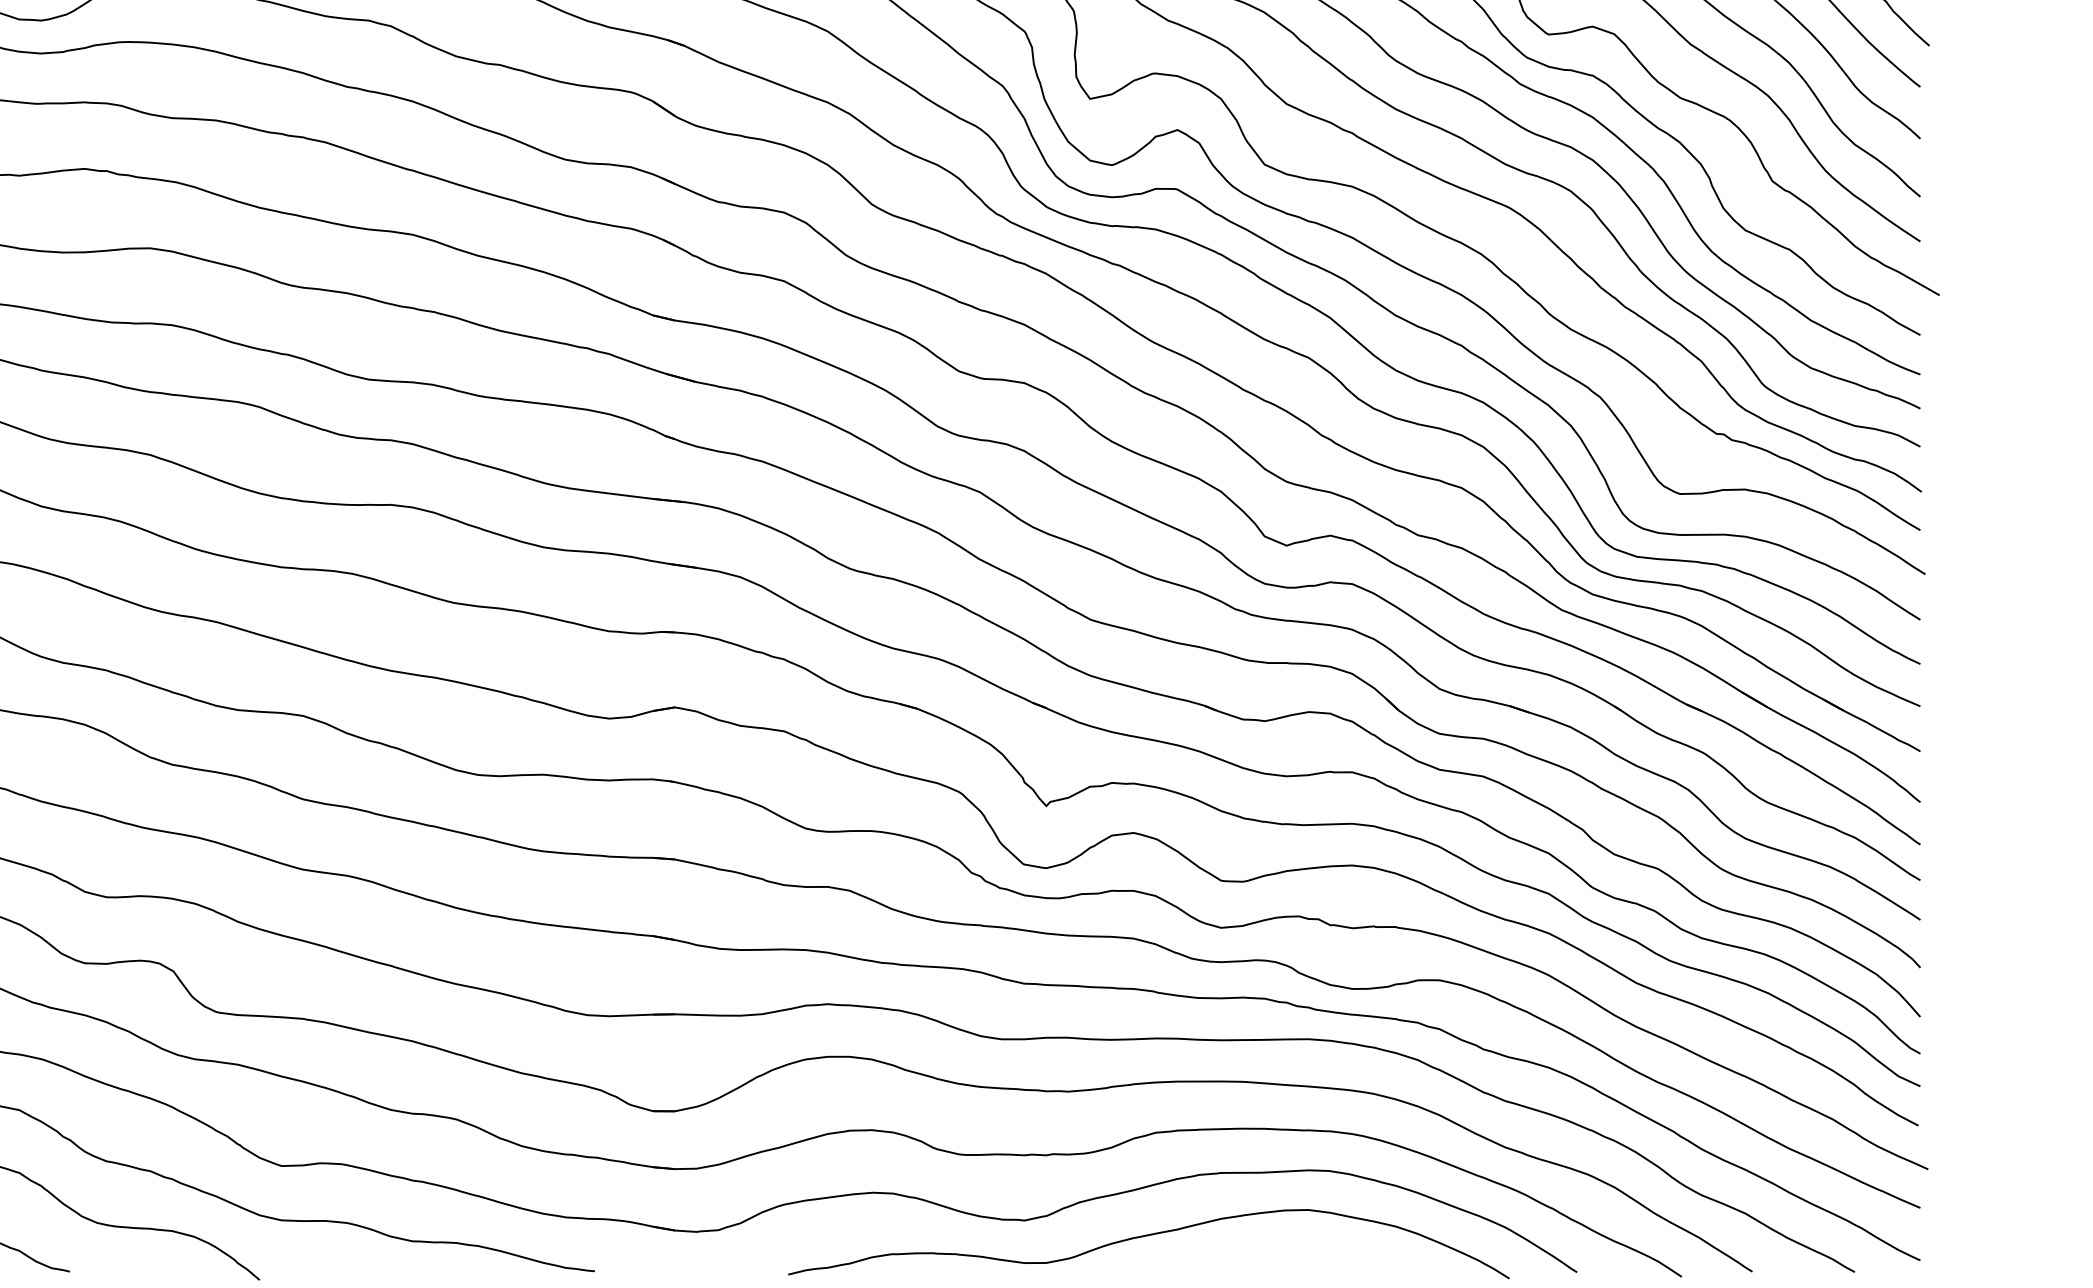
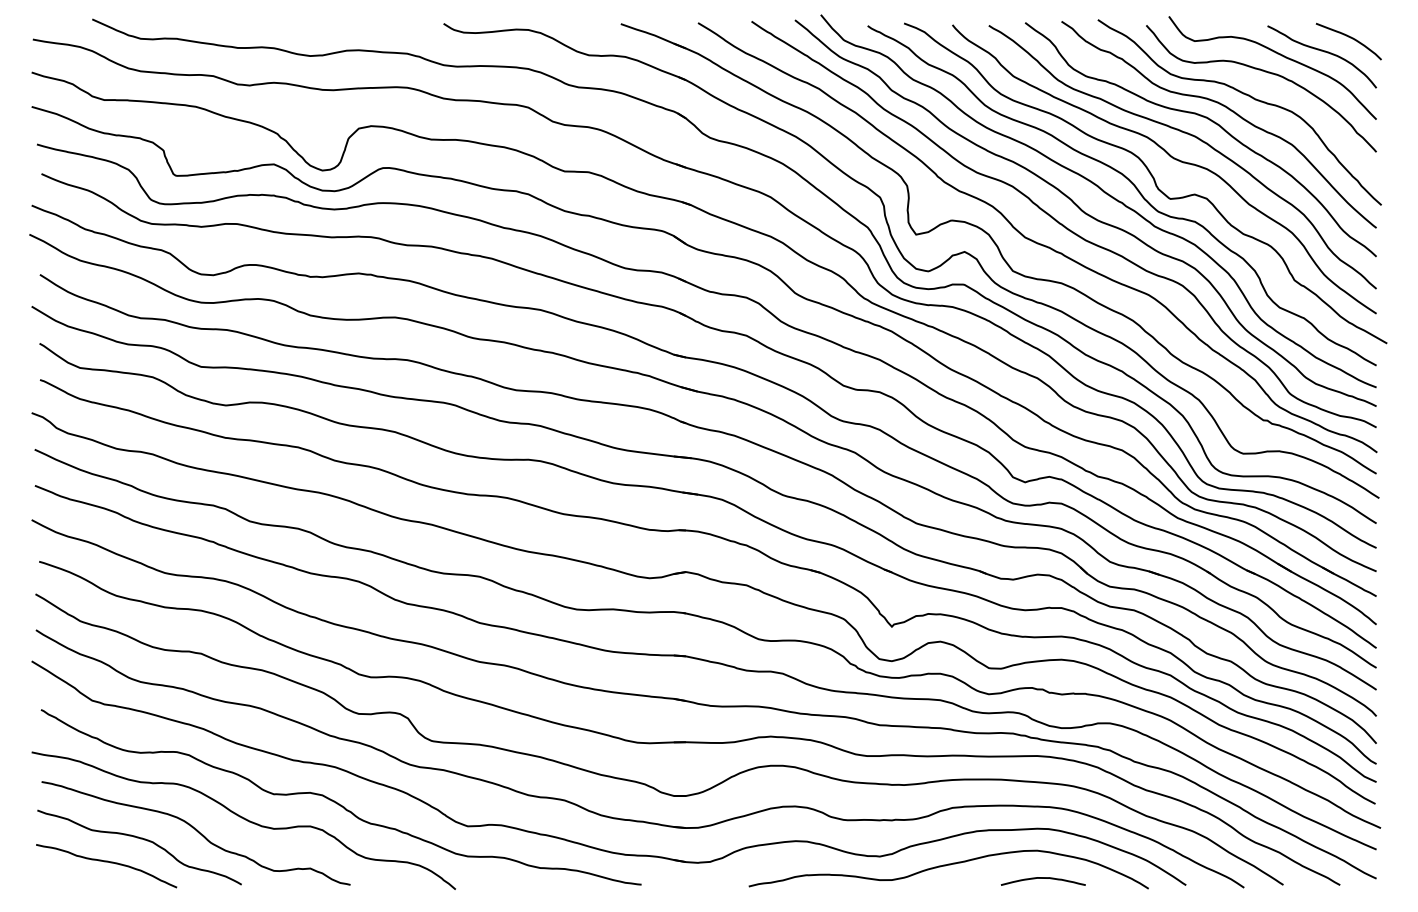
curve: (1317, 1260) -> (1042, 878), added

